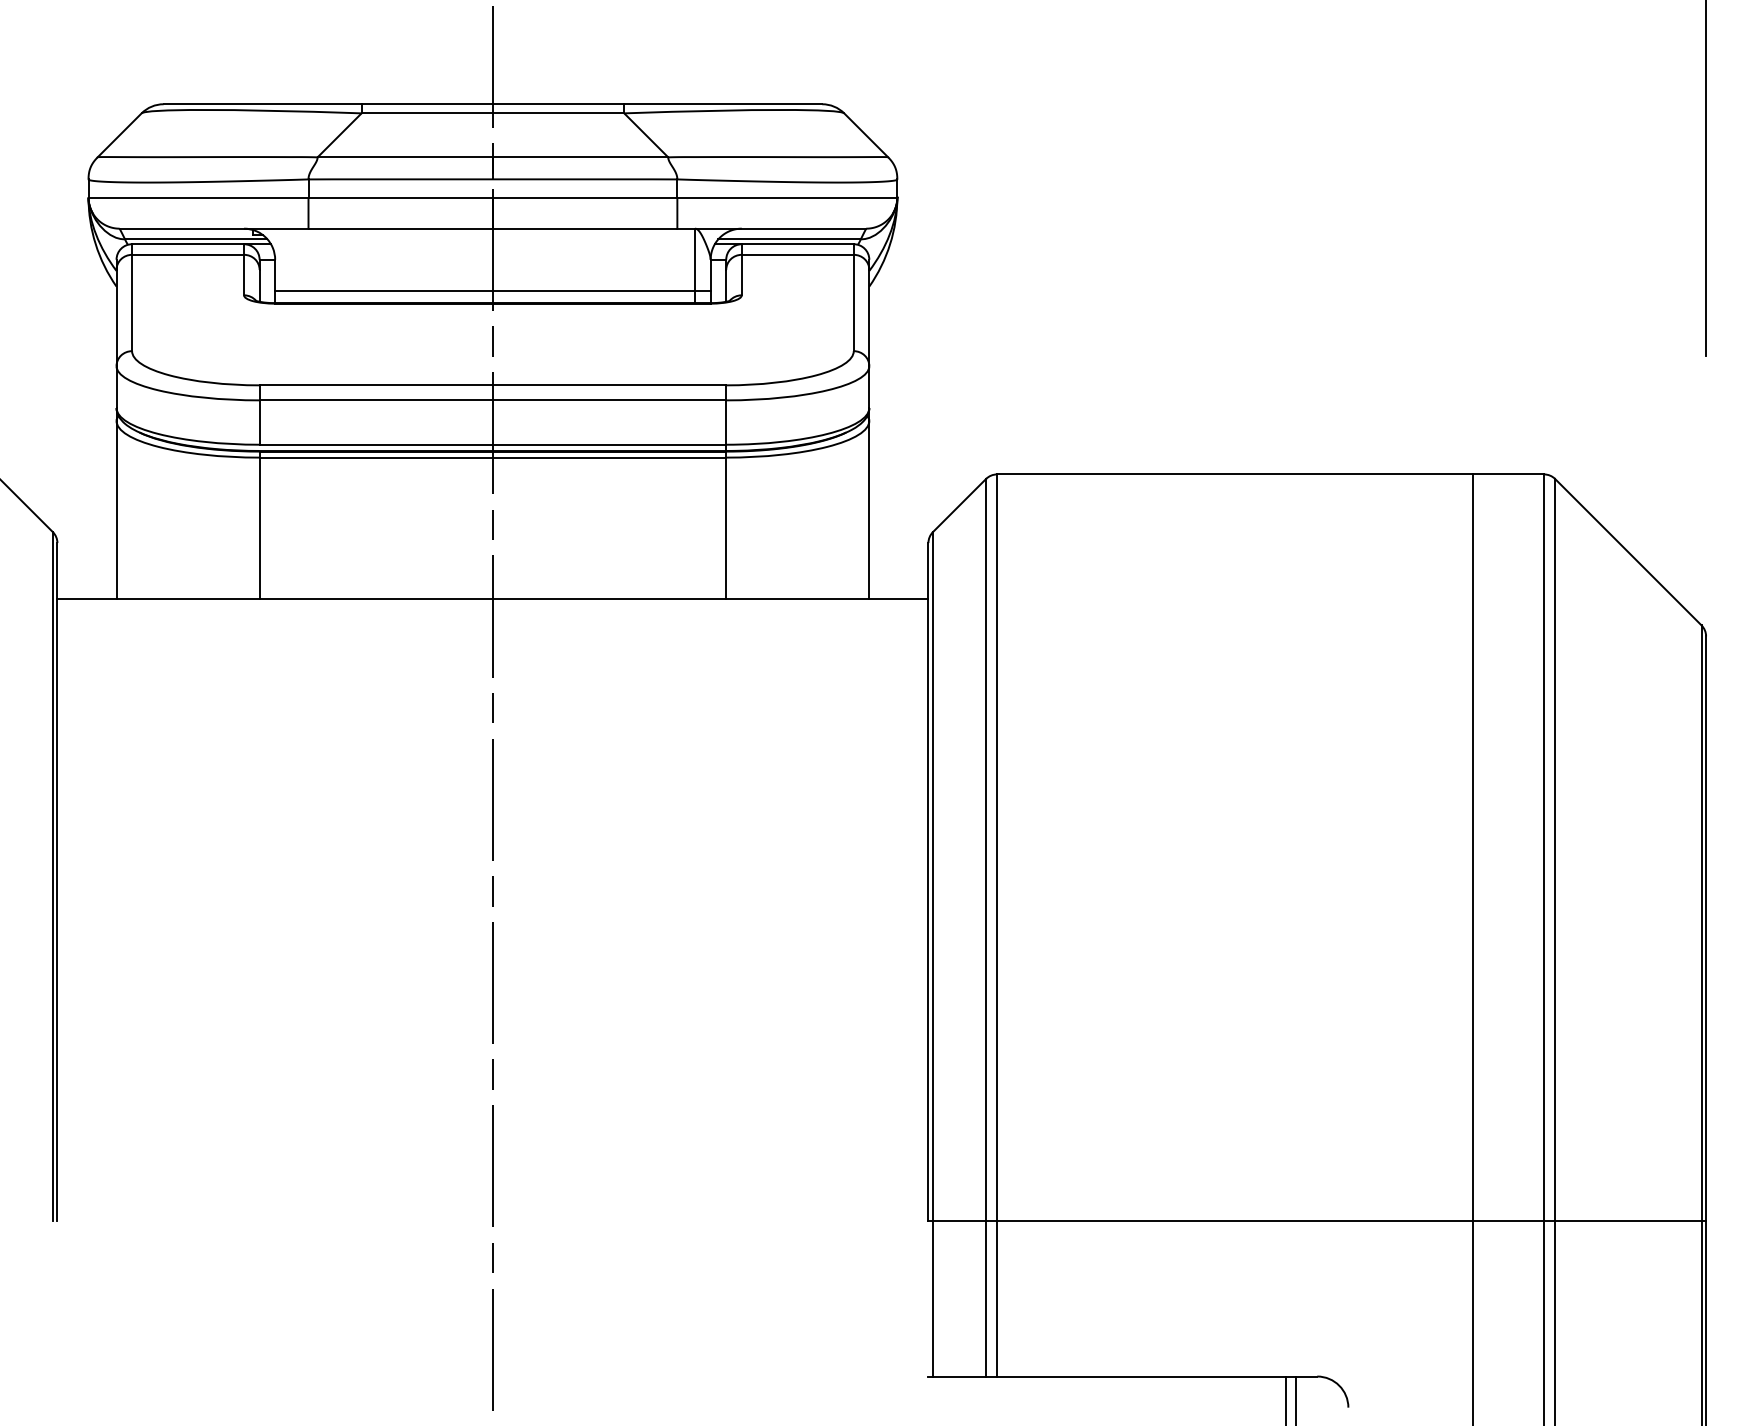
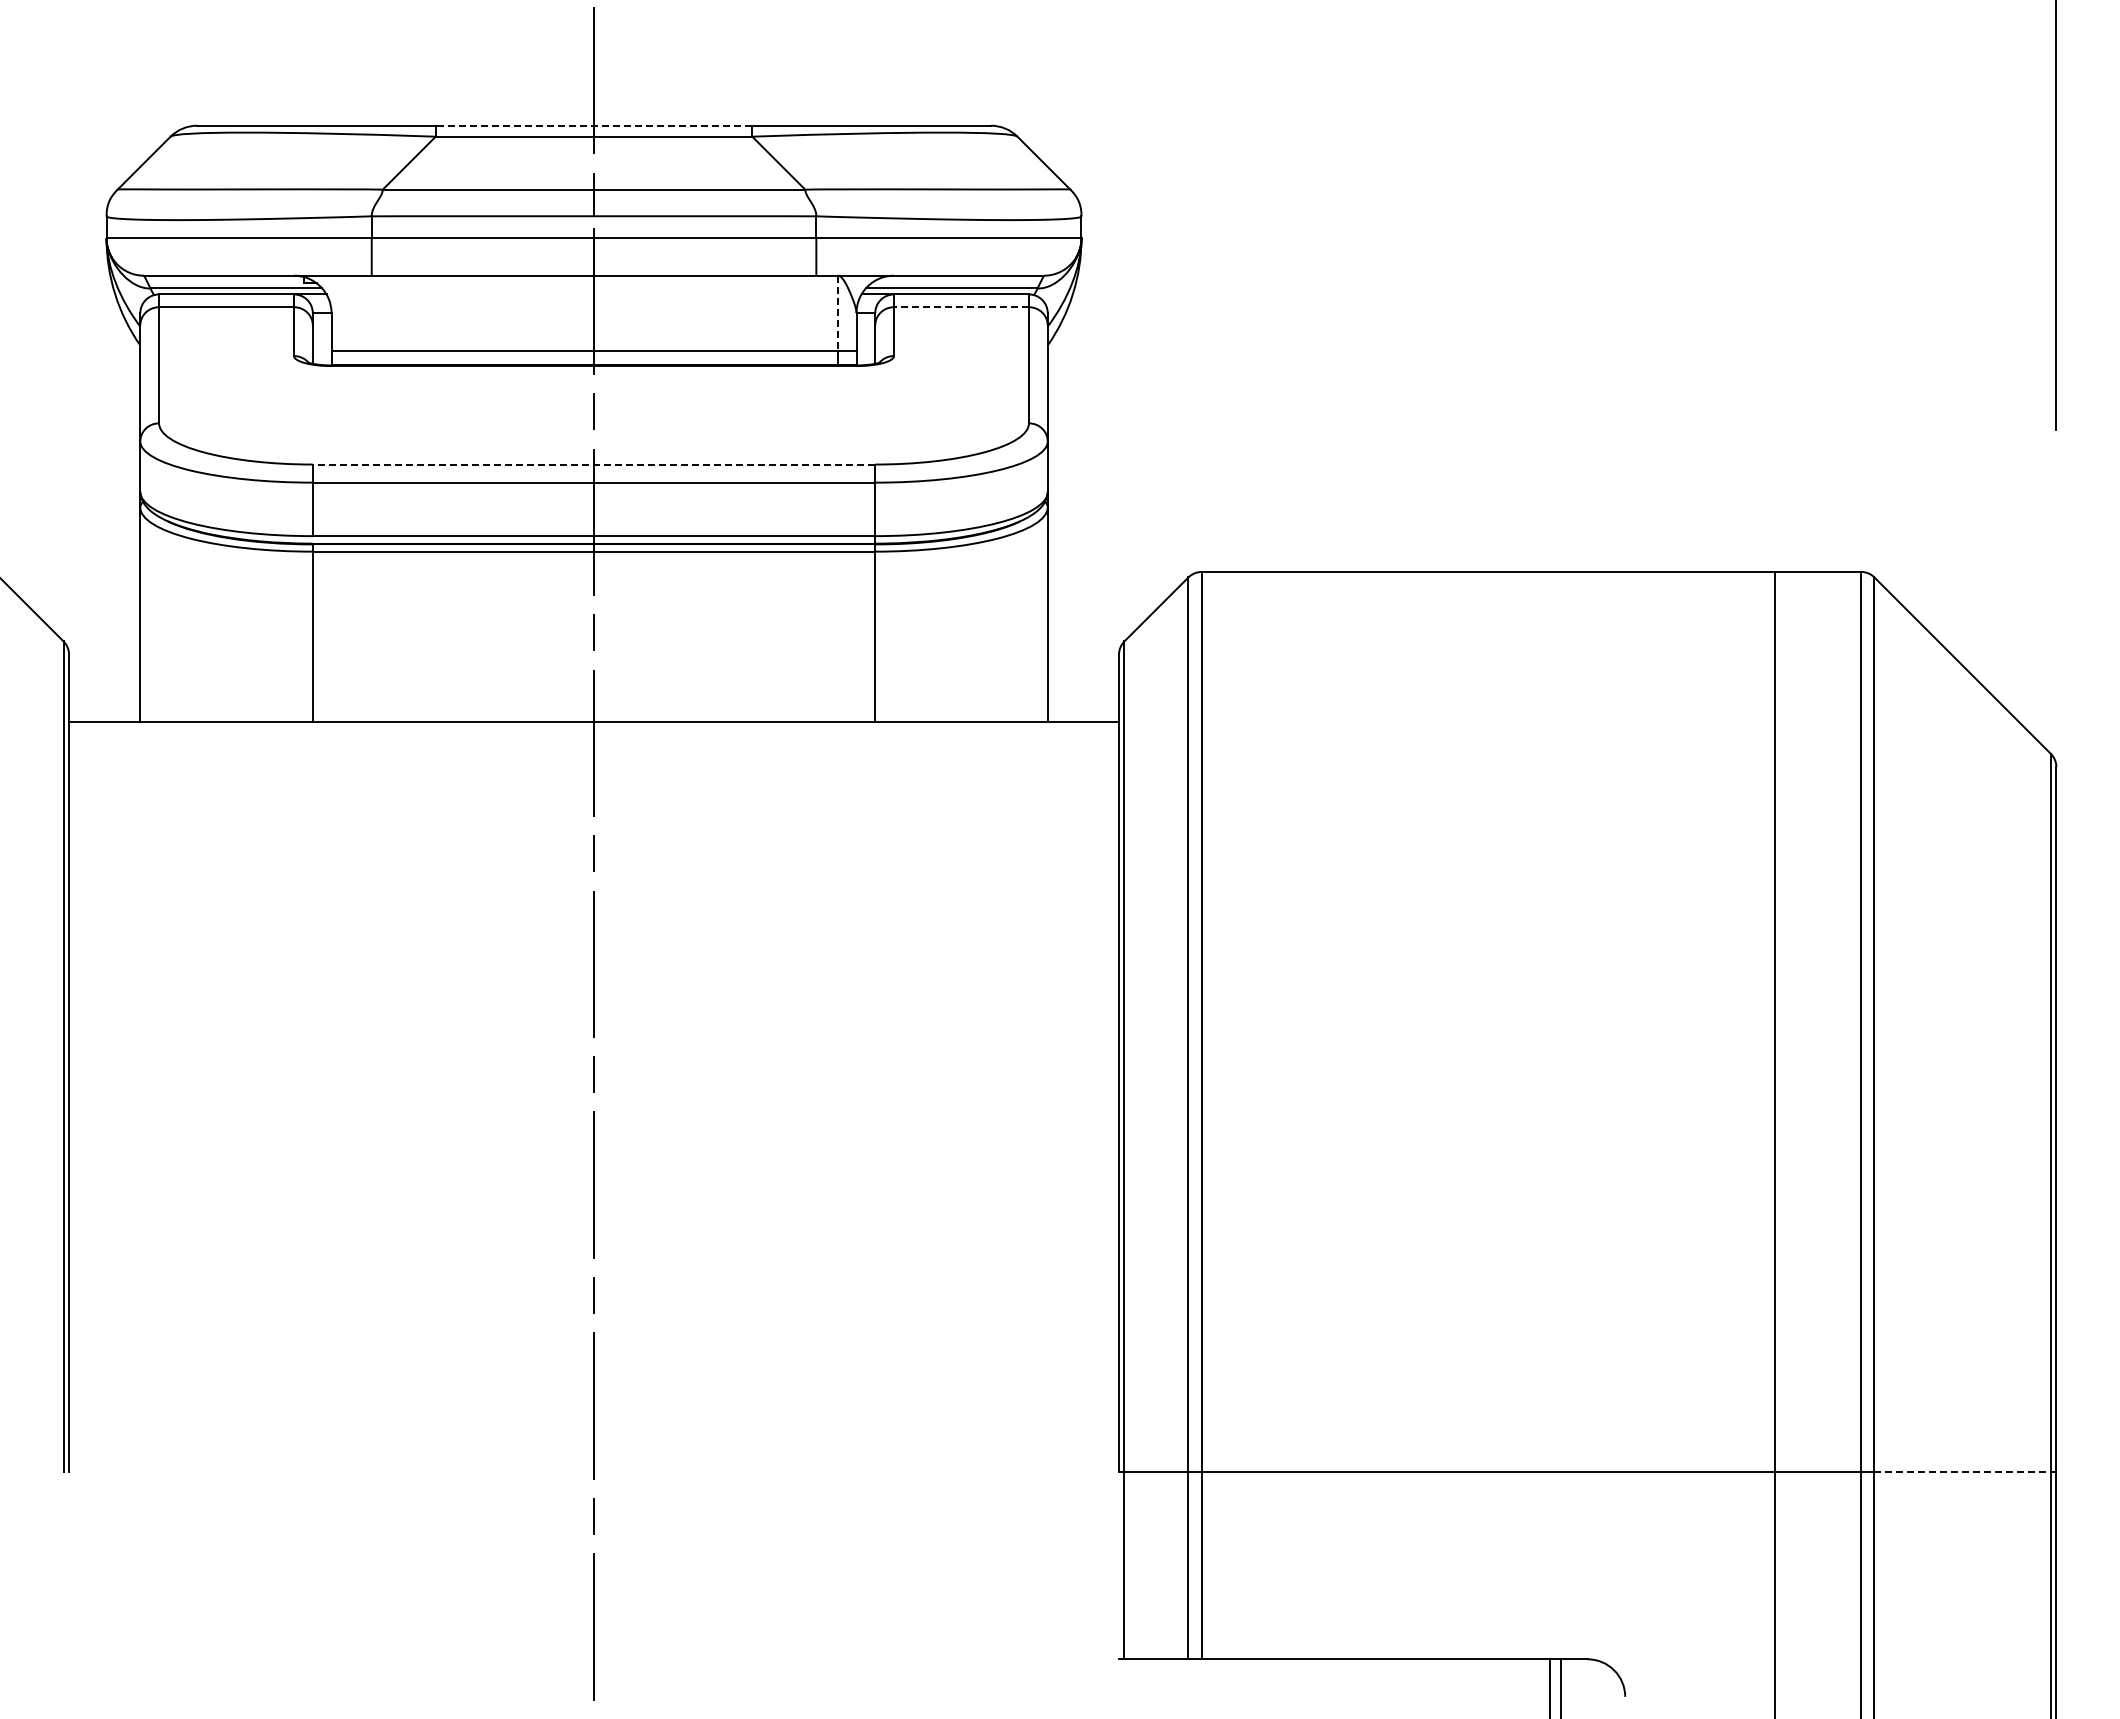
line: (492, 104) -> (593, 125), solid -> dashed
line: (797, 255) -> (961, 307), solid -> dashed
line: (694, 260) -> (837, 313), solid -> dashed
line: (492, 385) -> (593, 464), solid -> dashed
line: (1629, 1220) -> (1963, 1471), solid -> dashed

